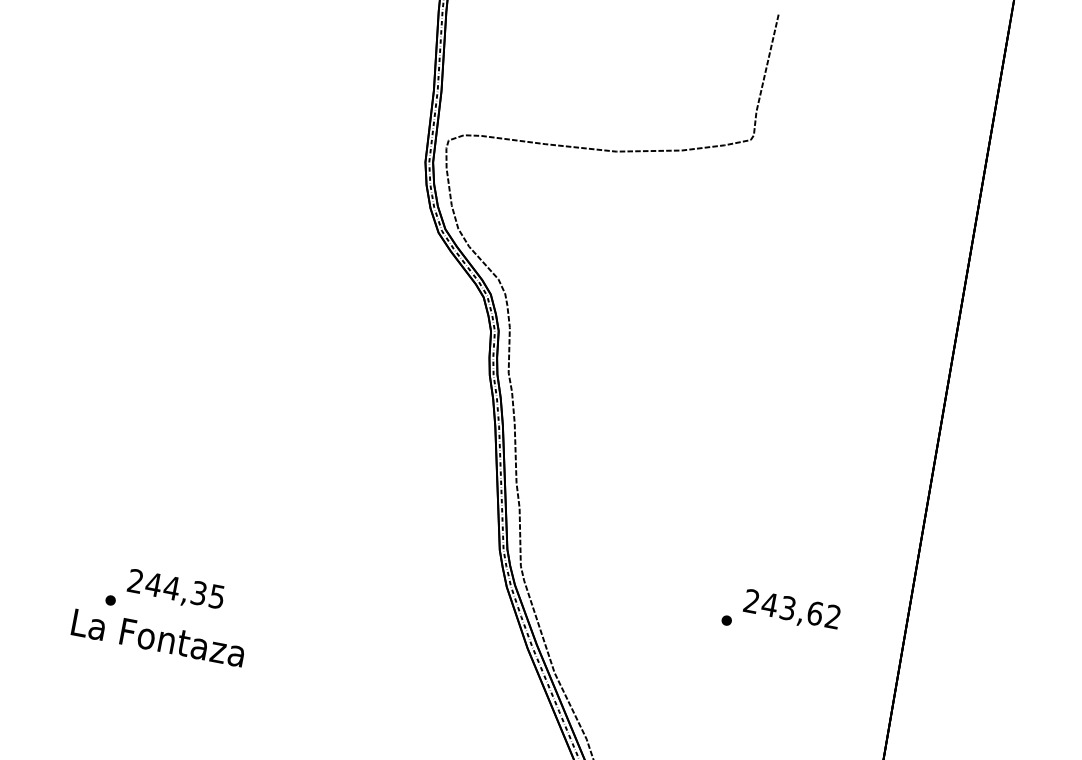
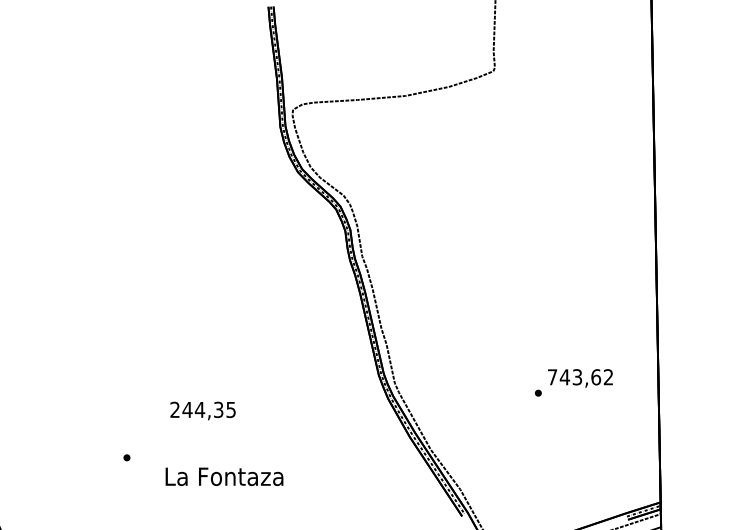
text: (175, 589) -> (202, 410), moved
text: (751, 601) -> (552, 377), 243,62 -> 743,62
text: (158, 637) -> (224, 476), moved

